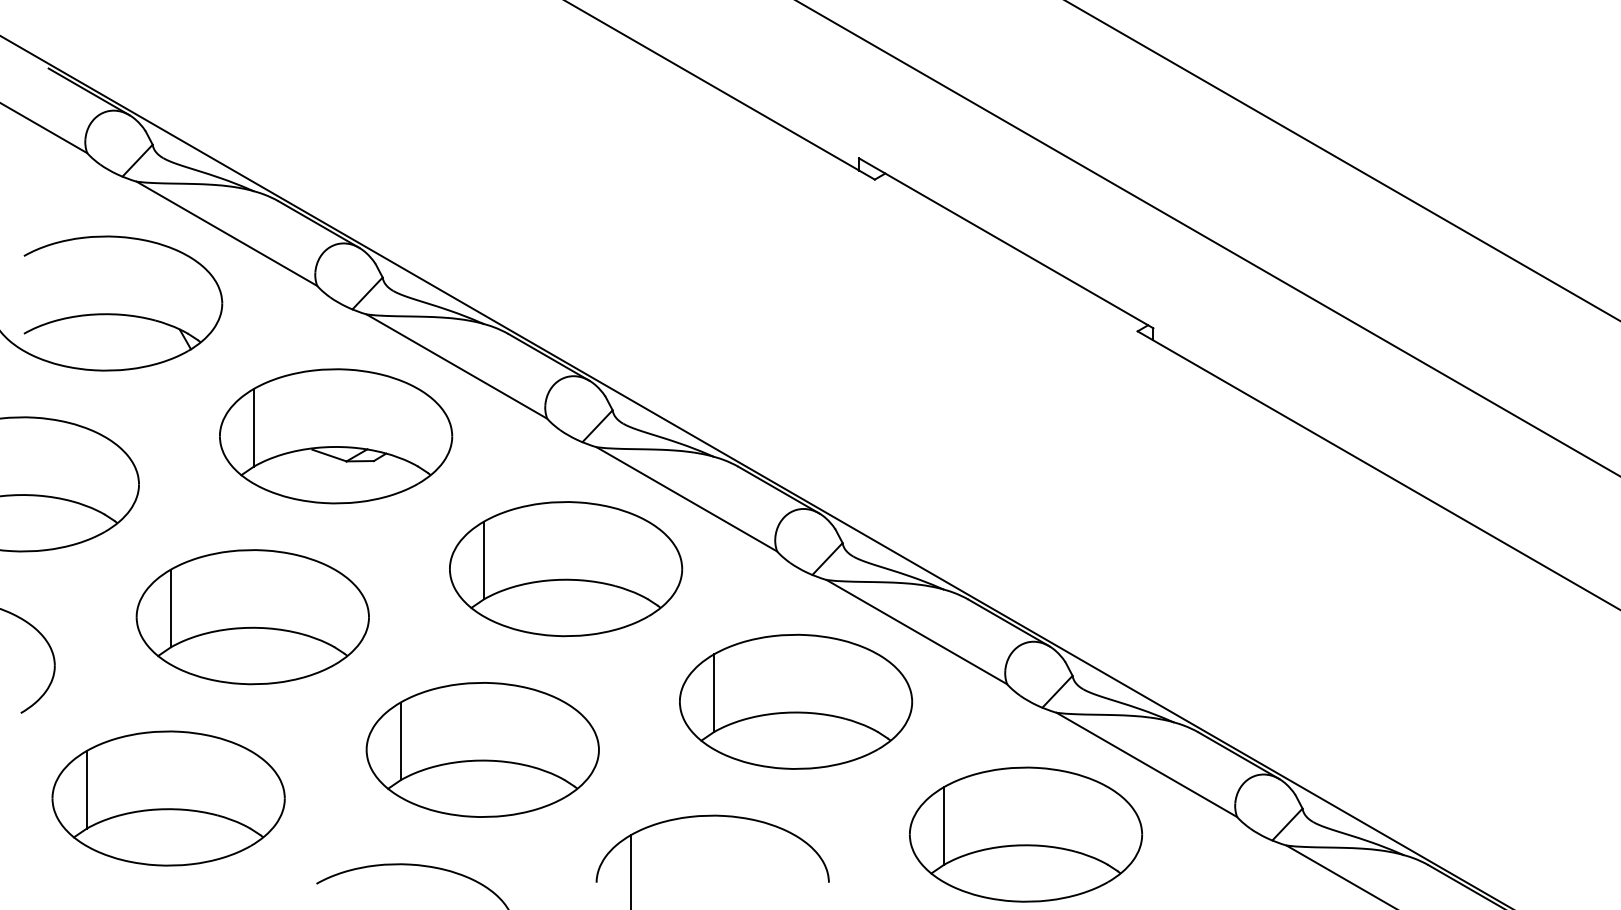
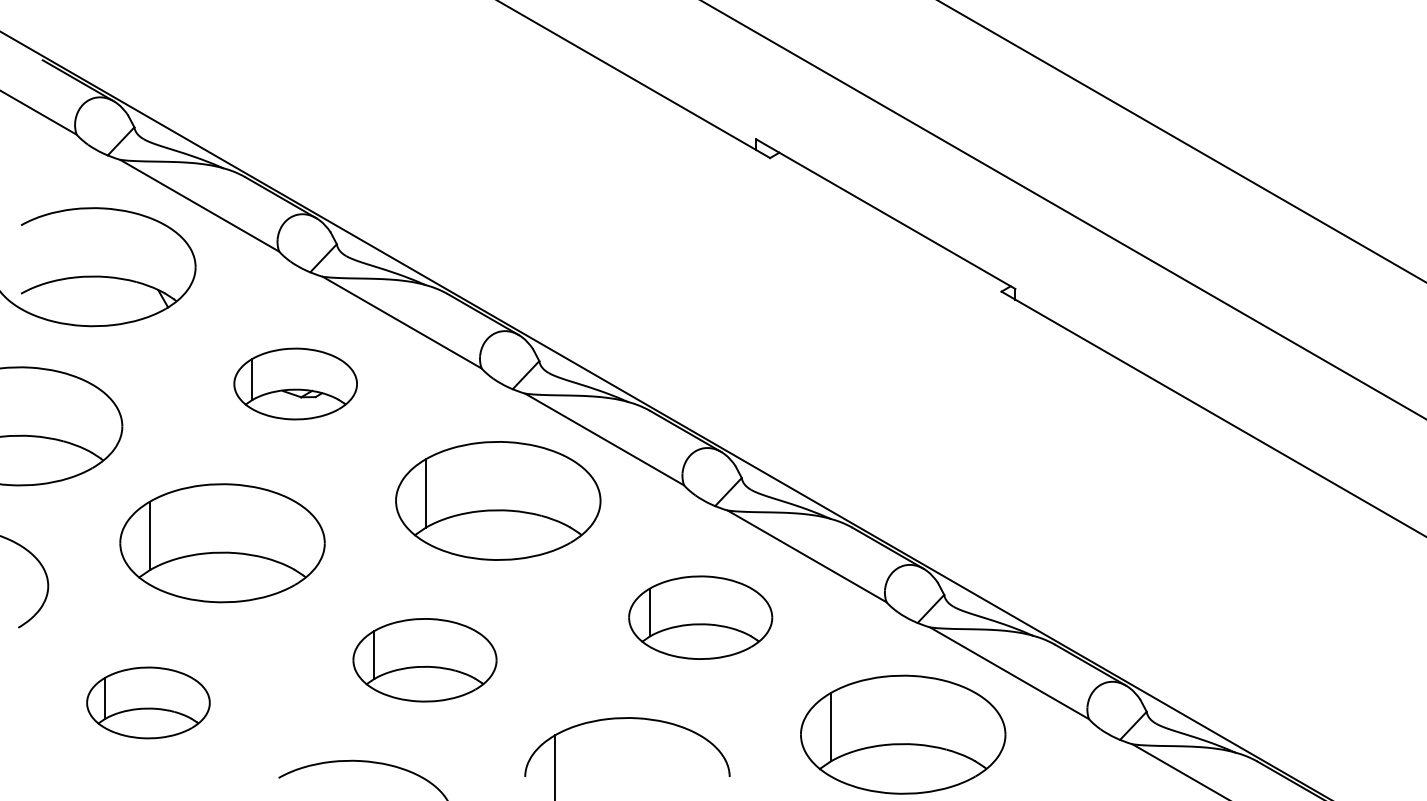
part: (335, 435) -> (295, 383), size x0.6
part: (795, 701) -> (700, 617), size x0.7
part: (482, 750) -> (424, 660), size x0.7
part: (168, 798) -> (148, 702), size x0.6

